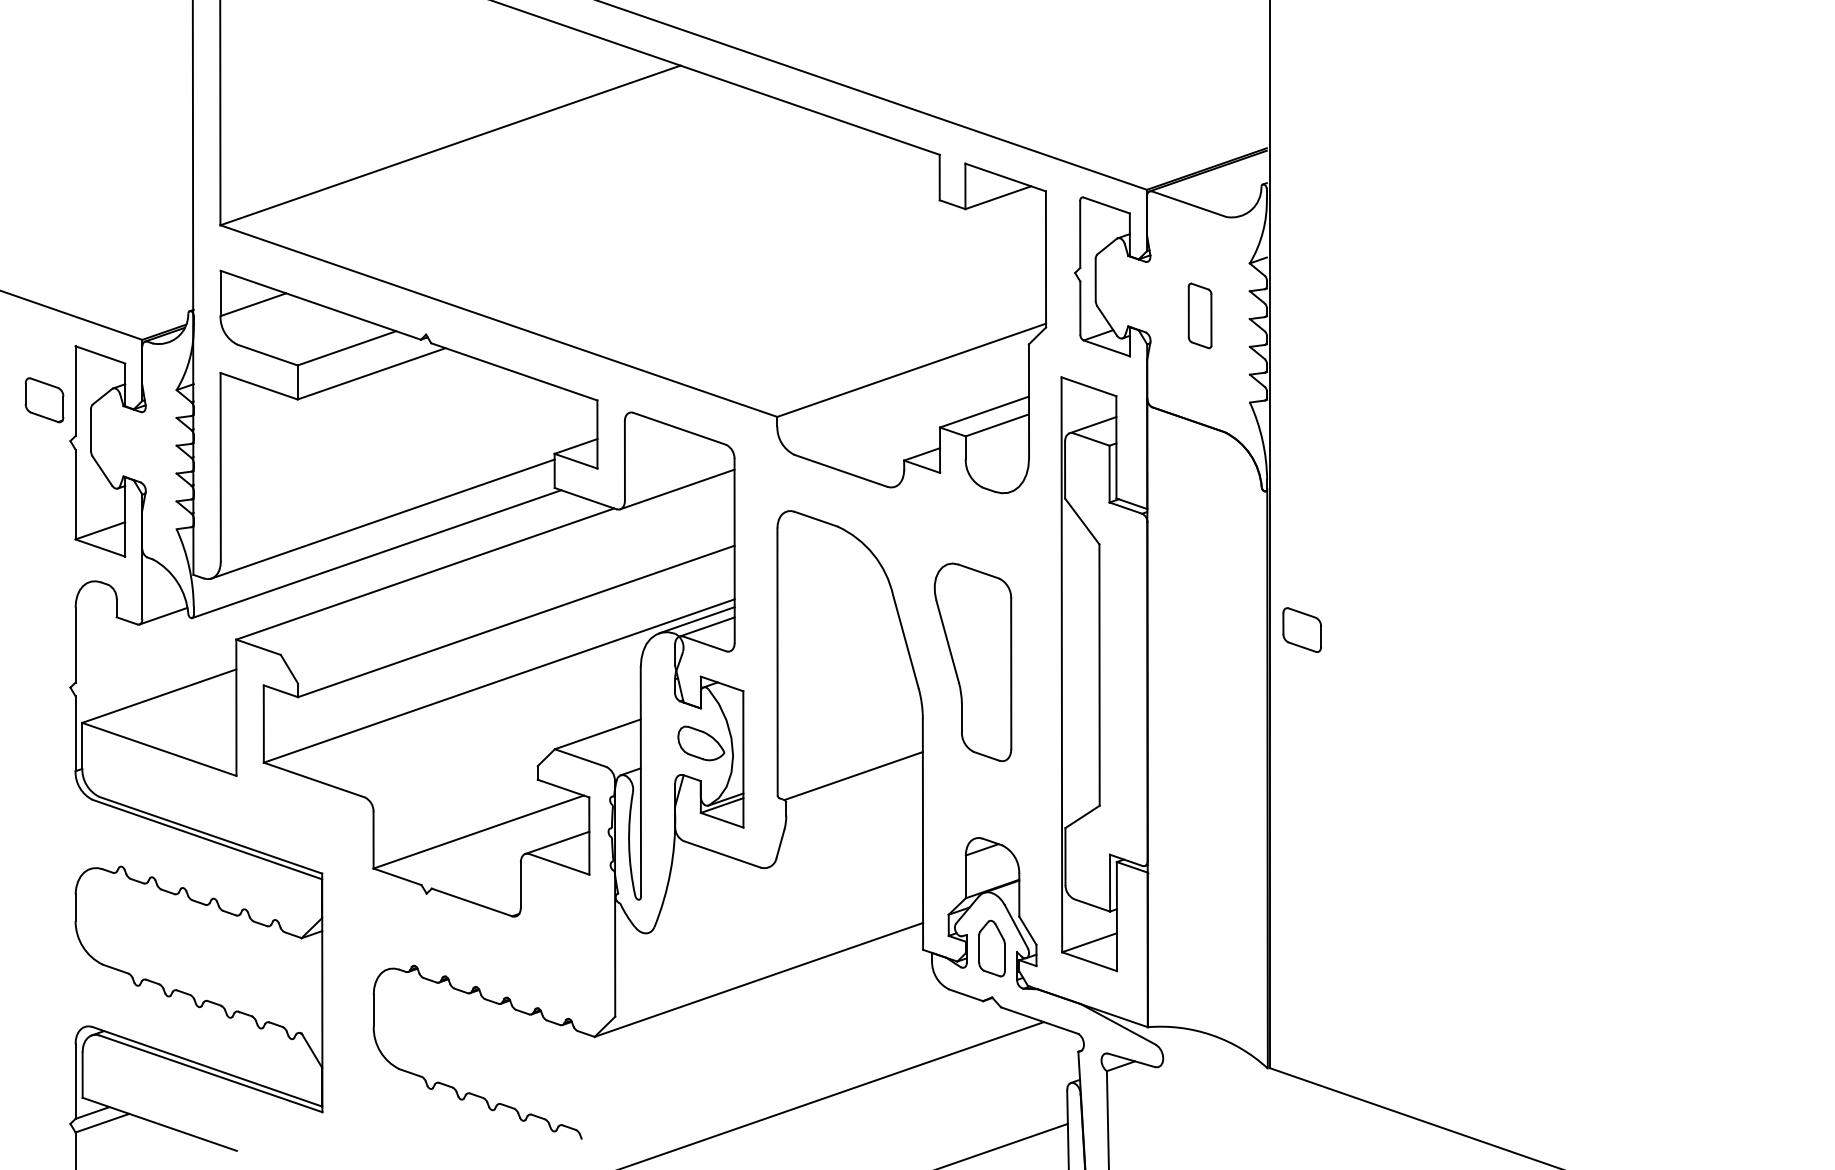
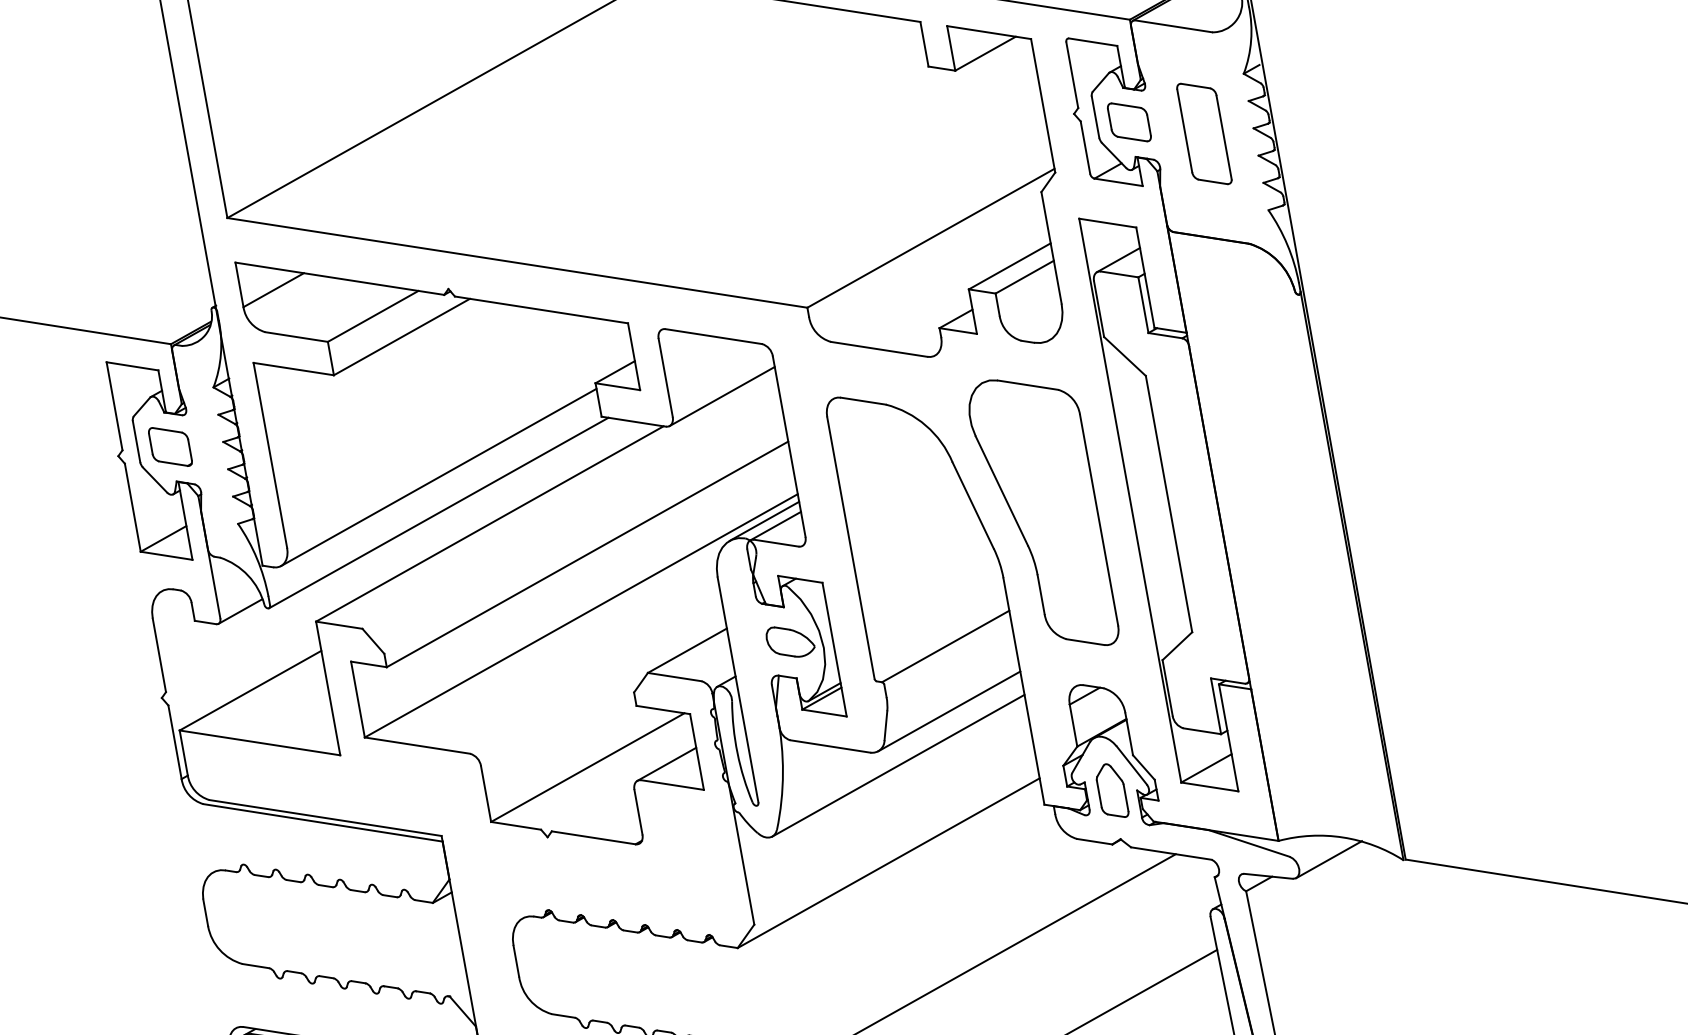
part: (1199, 315) -> (1203, 133), size x1.67
part: (44, 400) -> (170, 447), moved
part: (1301, 629) -> (1128, 121), moved
part: (972, 662) -> (1042, 514), size x1.43
line: (845, 840) -> (949, 711), added
line: (785, 884) -> (897, 764), added
line: (1194, 1054) -> (1329, 859), added

